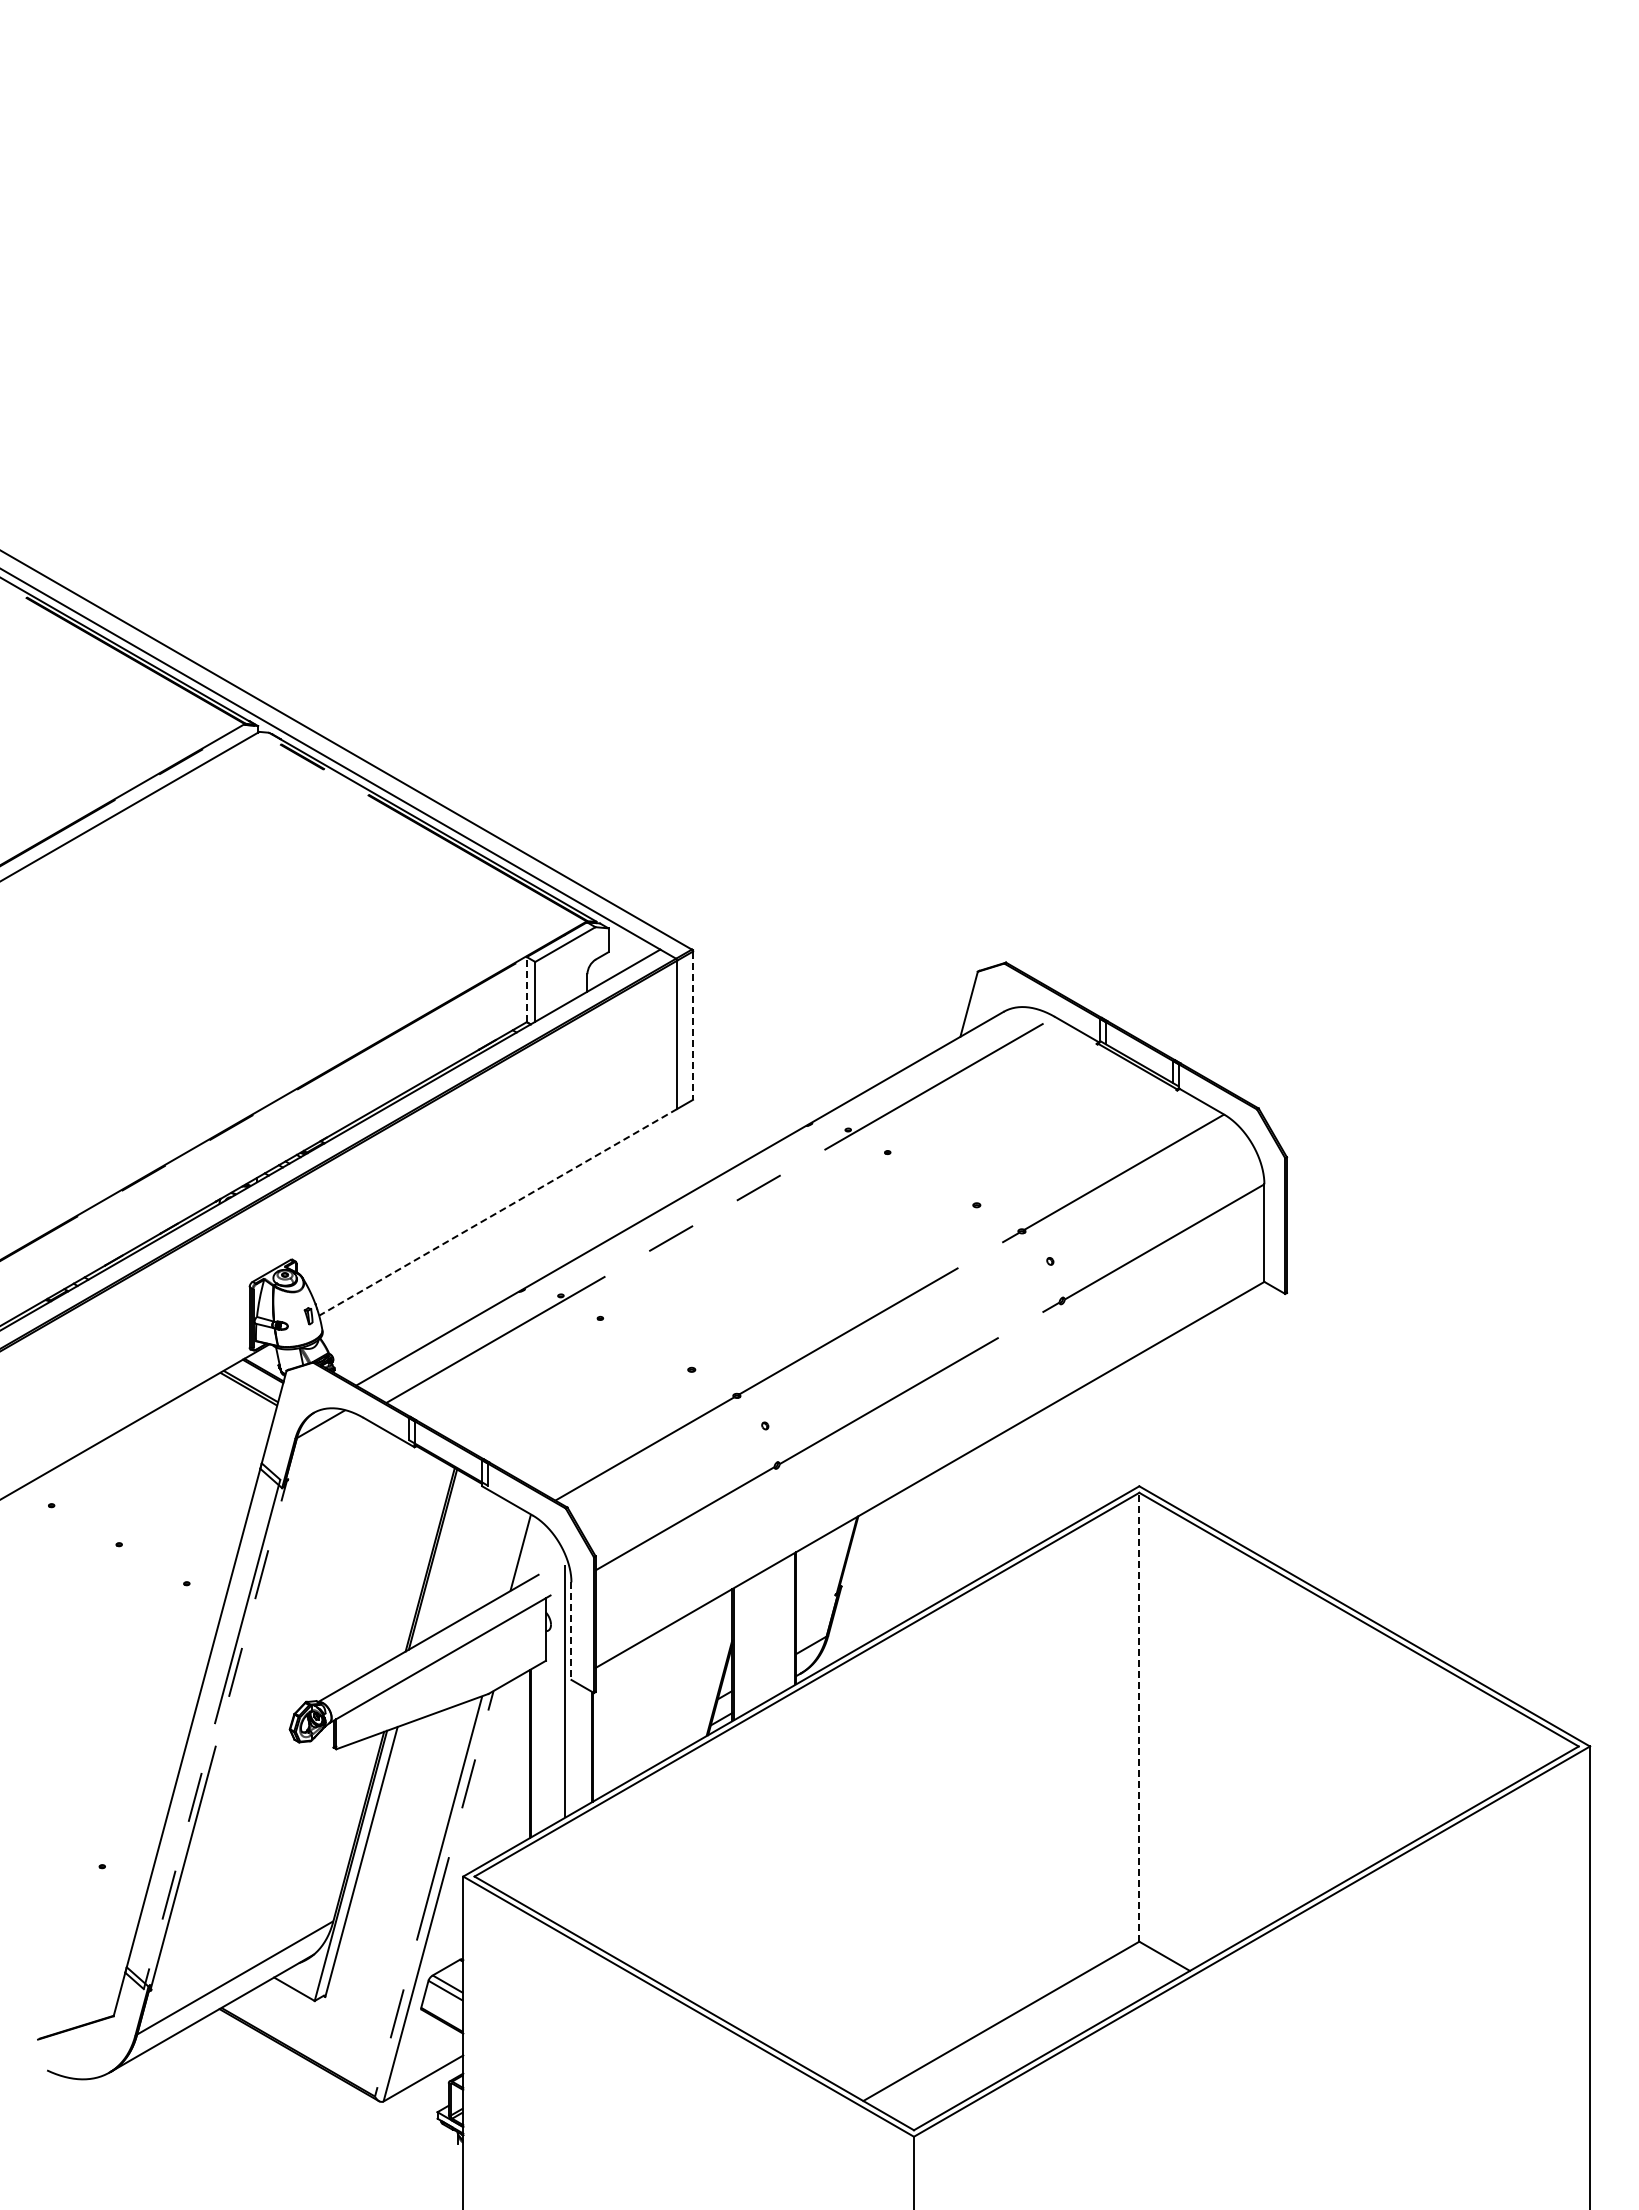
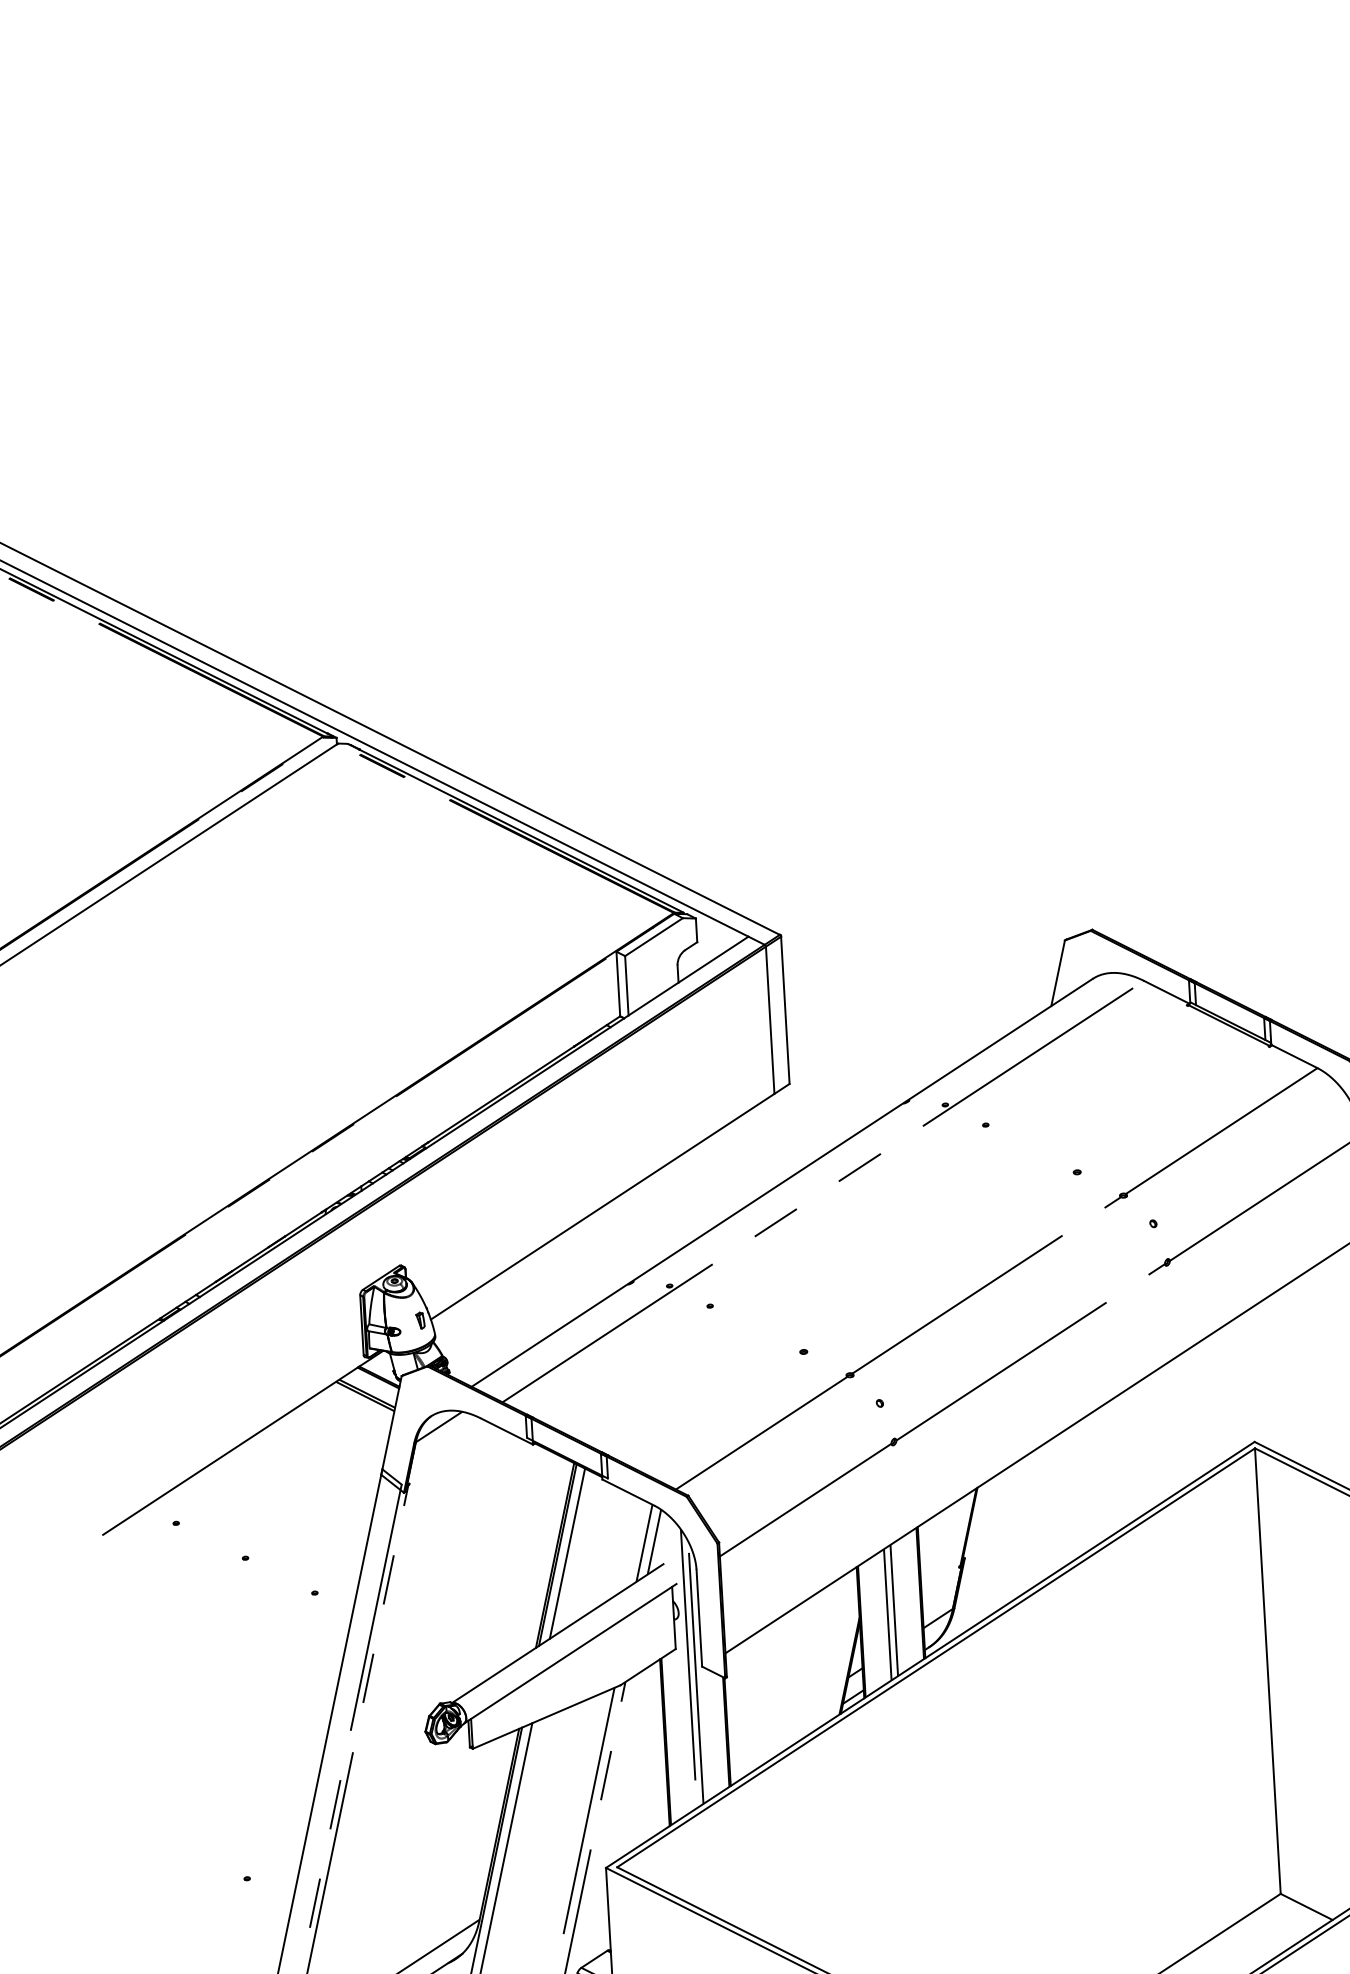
line: (526, 989) -> (617, 983), dashed -> solid
line: (693, 1026) -> (785, 1011), dashed -> solid
line: (498, 1212) -> (602, 1206), dashed -> solid
line: (530, 1551) -> (654, 1541), added
line: (442, 1558) -> (567, 1553), added
line: (571, 1631) -> (699, 1618), dashed -> solid
line: (767, 1634) -> (894, 1610), added
line: (760, 1638) -> (887, 1614), added
line: (558, 1680) -> (689, 1667), added
line: (1139, 1716) -> (1267, 1670), dashed -> solid

